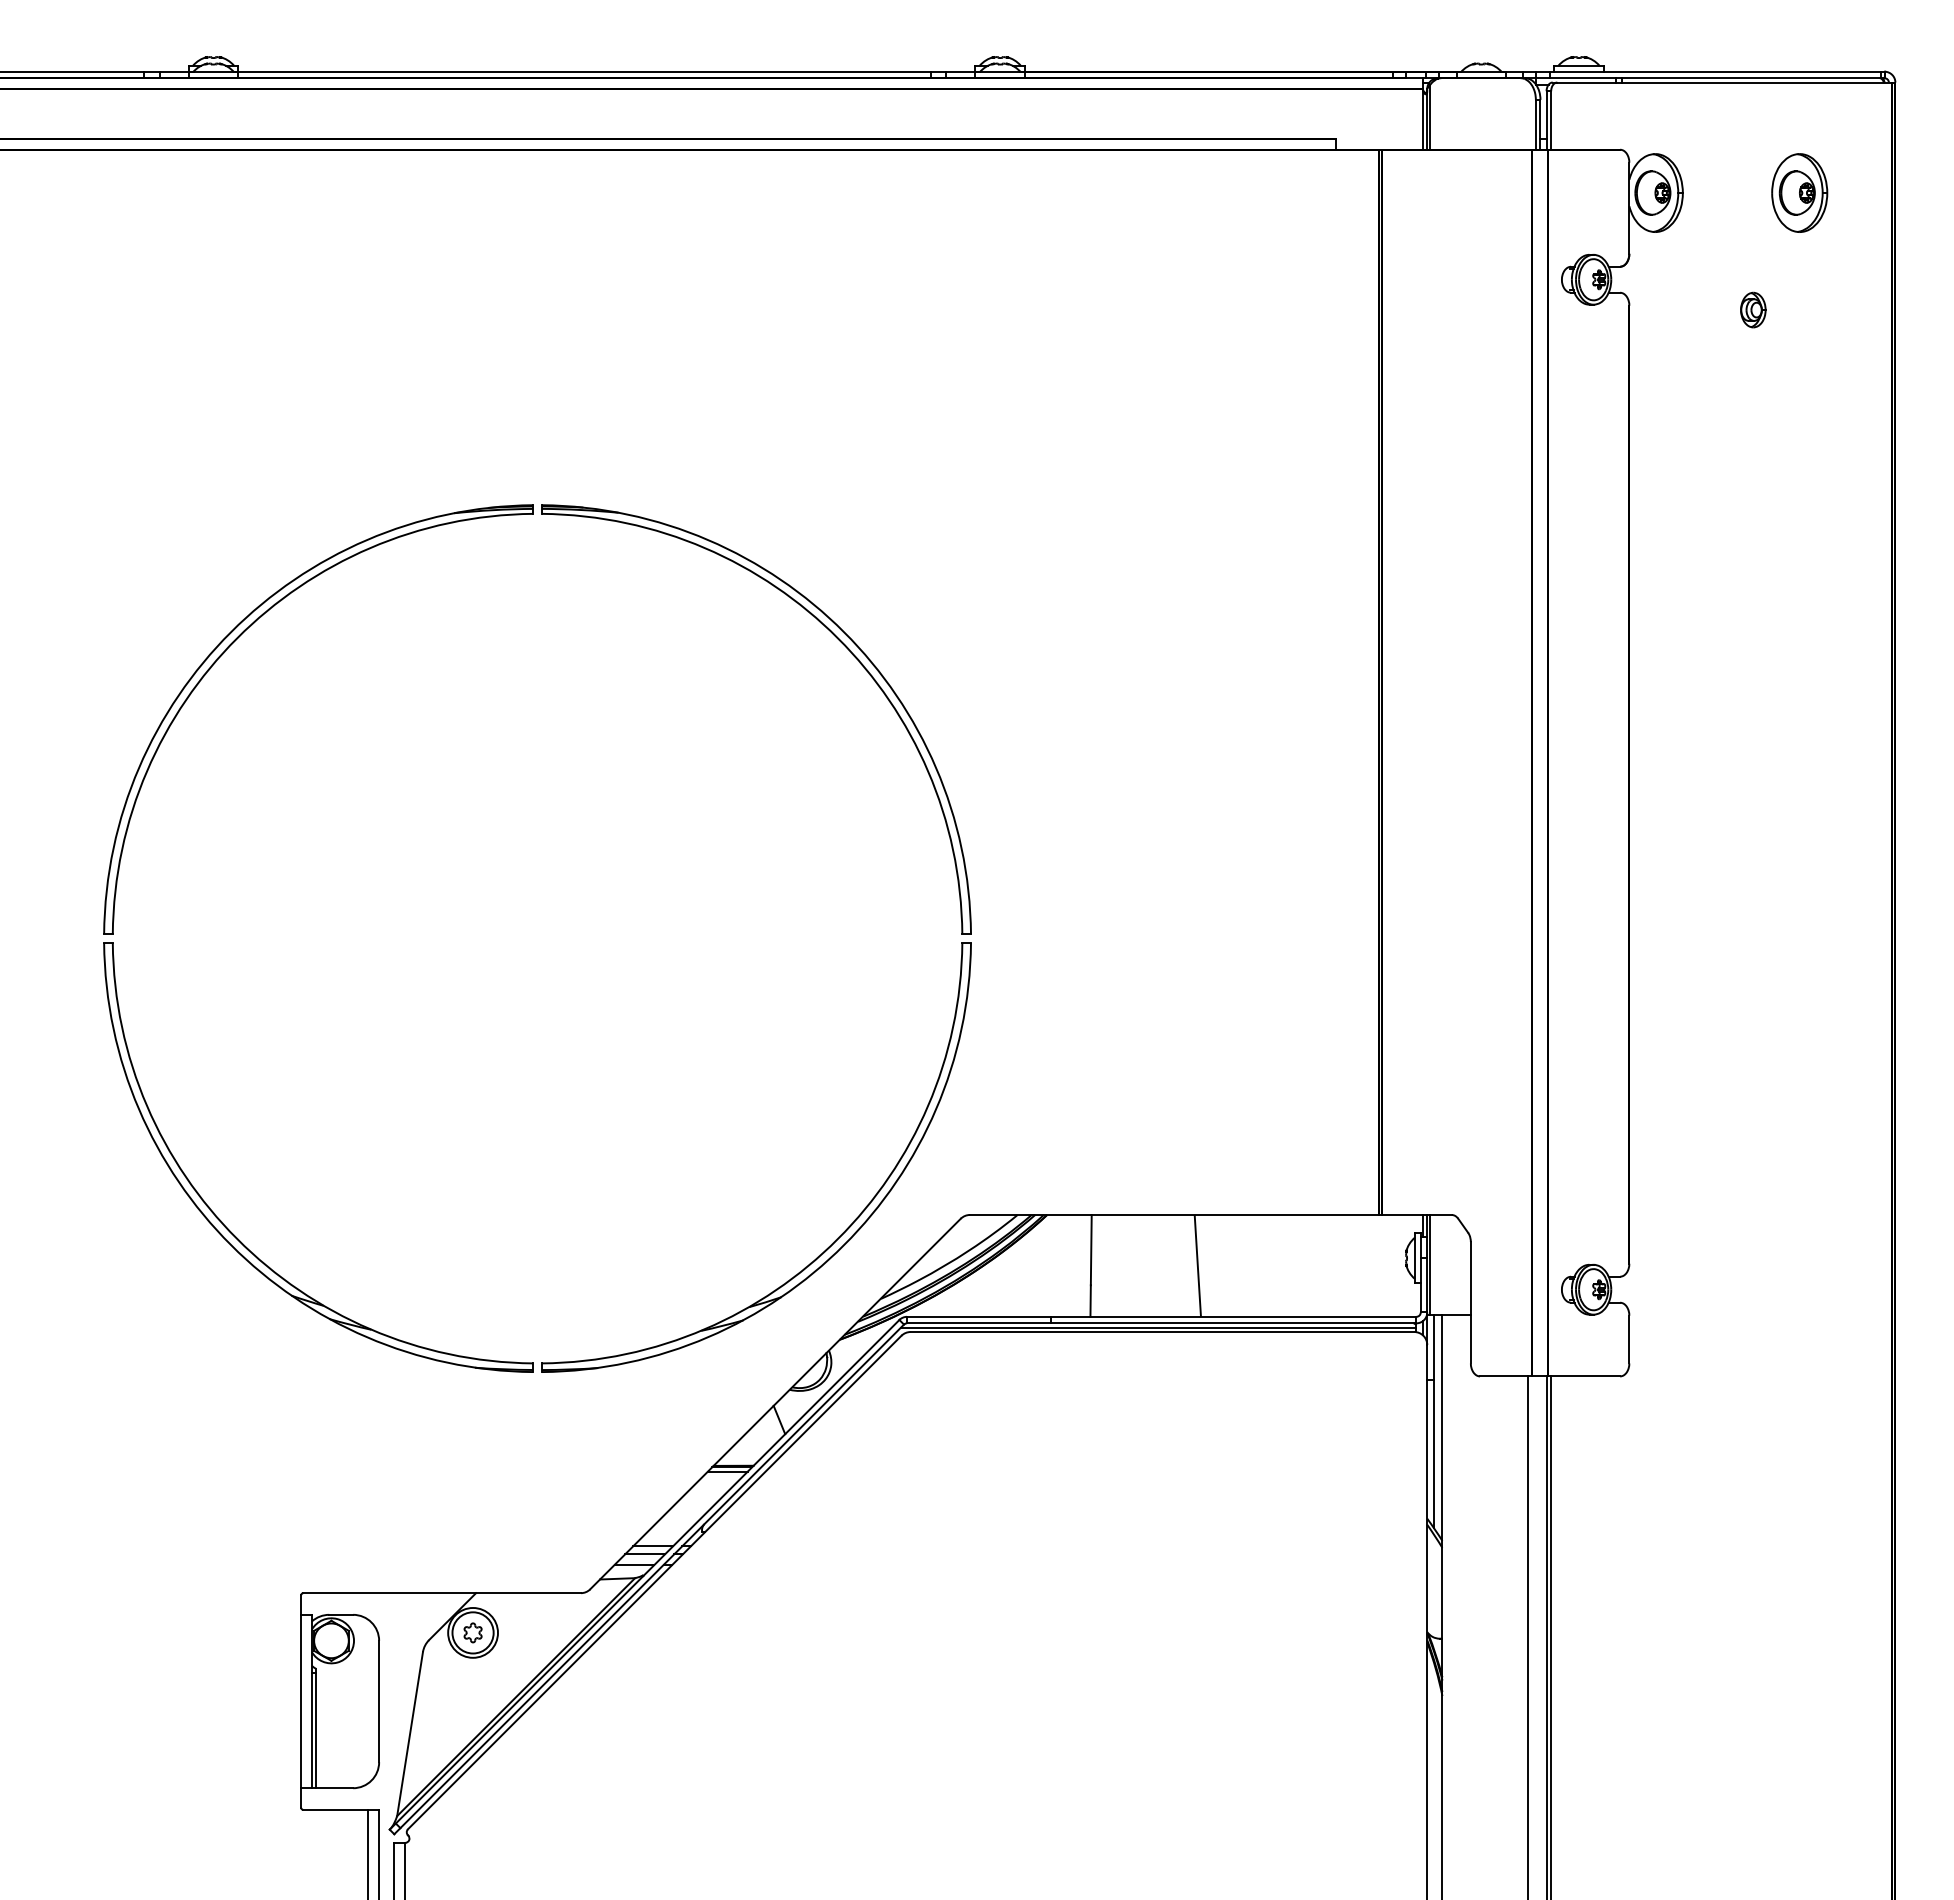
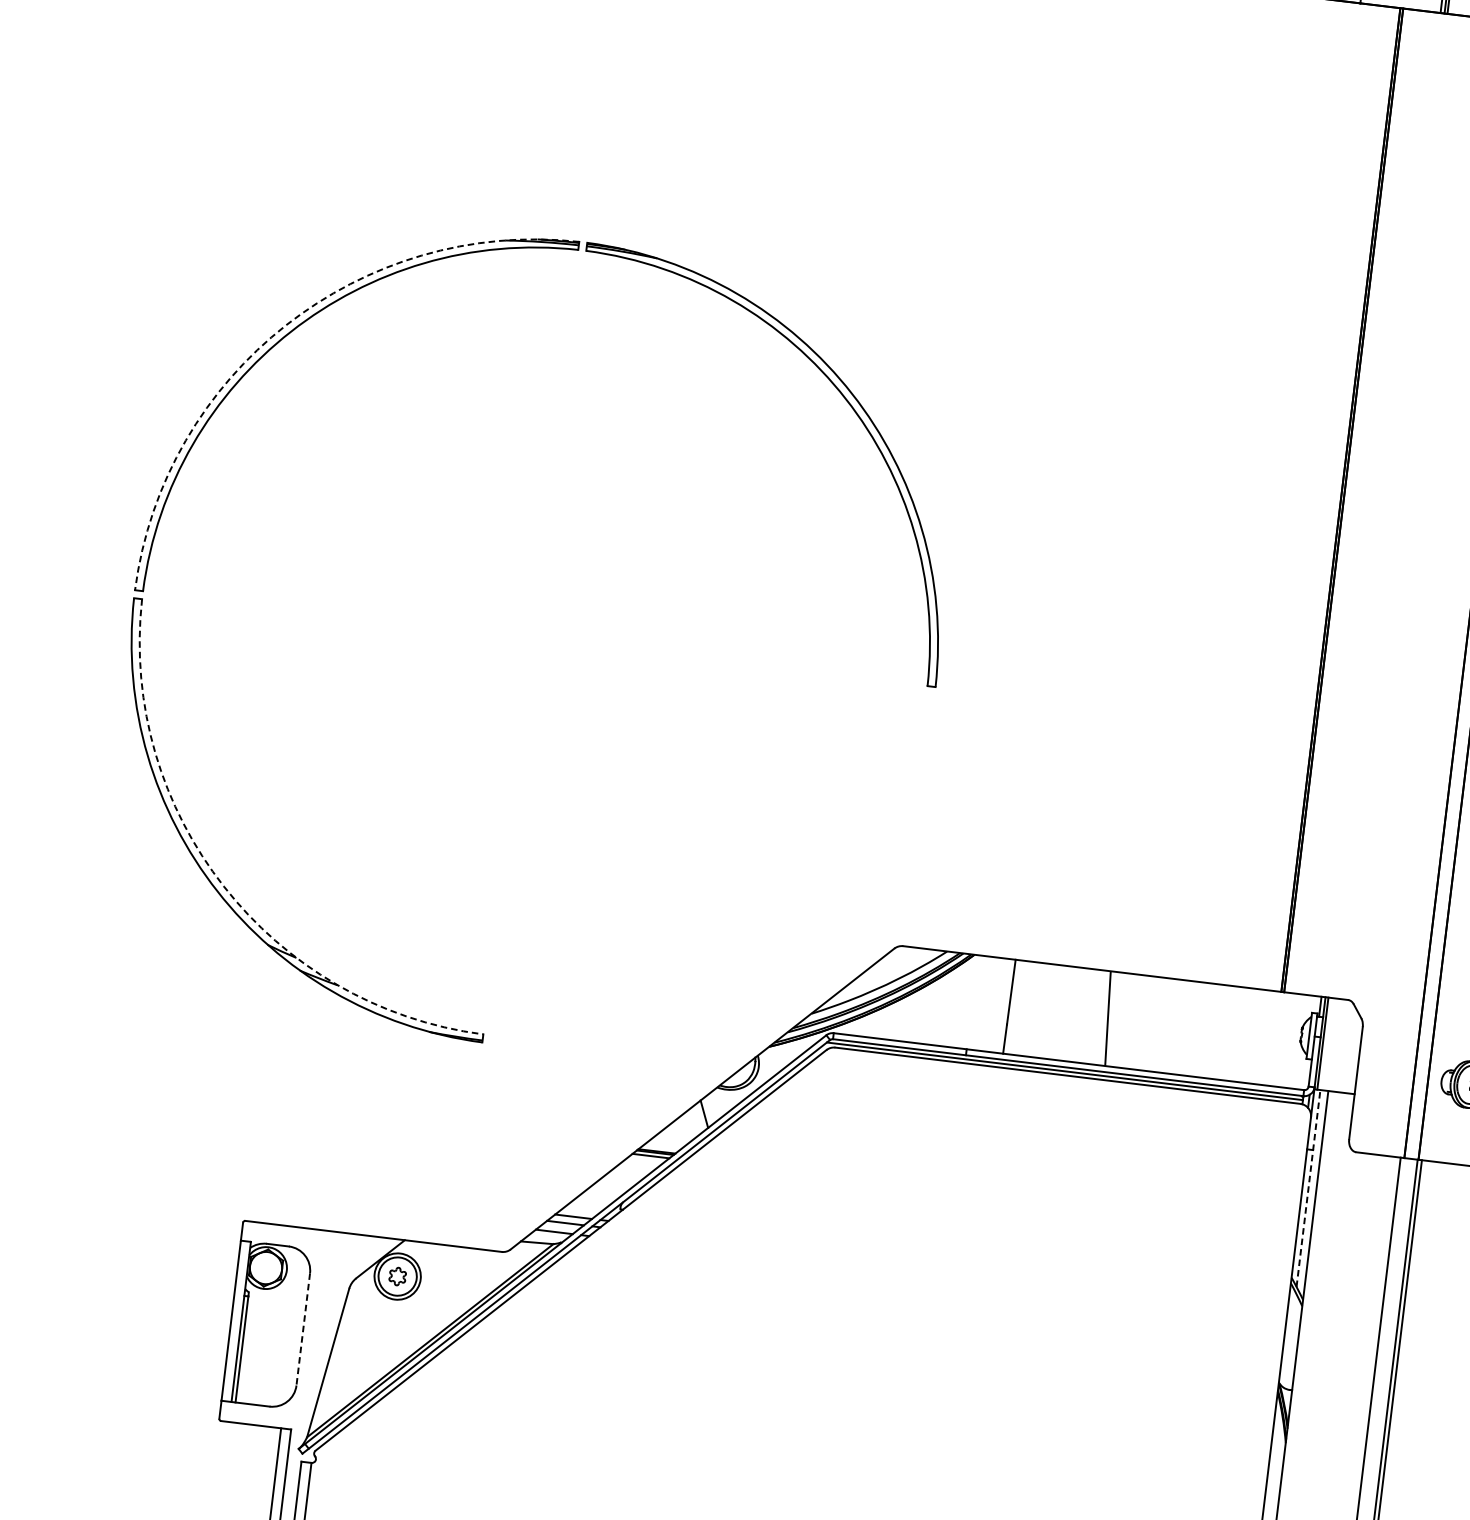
arc: (231, 632) -> (286, 325), solid -> dashed
part: (837, 1237) -> (778, 952), removed
arc: (237, 1239) -> (224, 886), solid -> dashed
line: (1433, 1421) -> (1308, 1188), solid -> dashed
line: (379, 1701) -> (303, 1329), solid -> dashed

